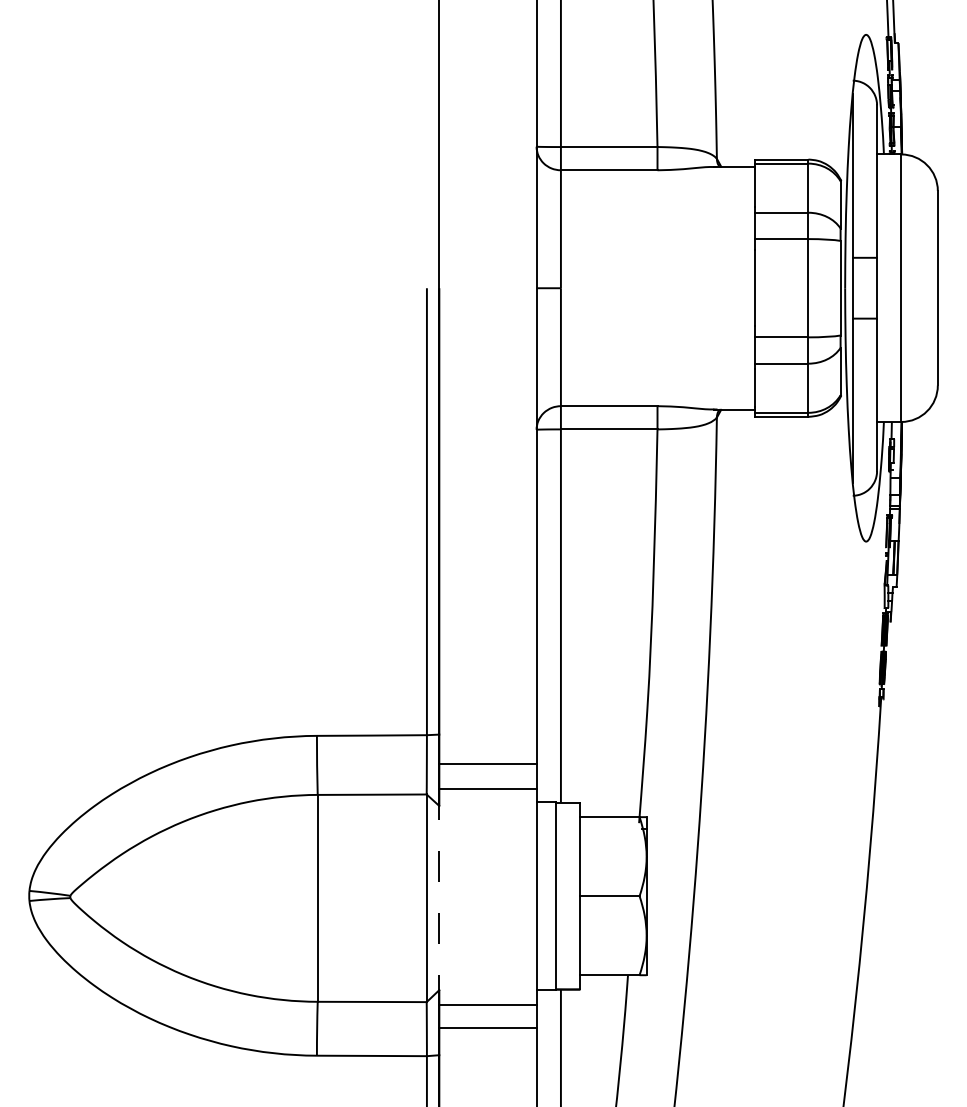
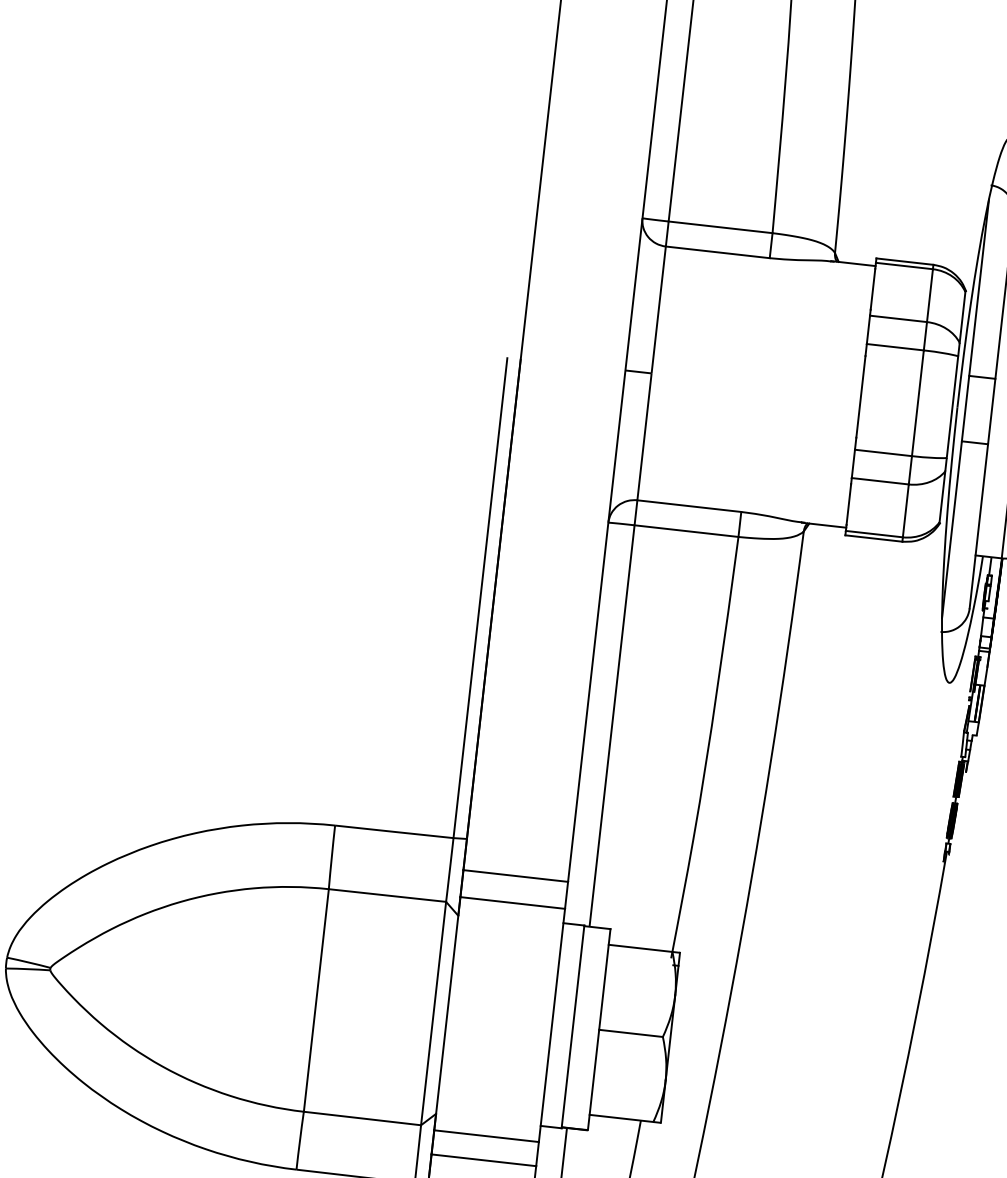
line: (439, 896) -> (447, 1013), dashed -> solid

